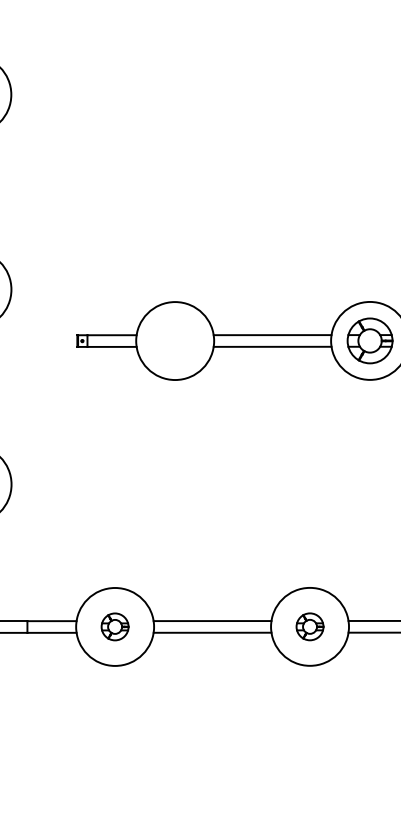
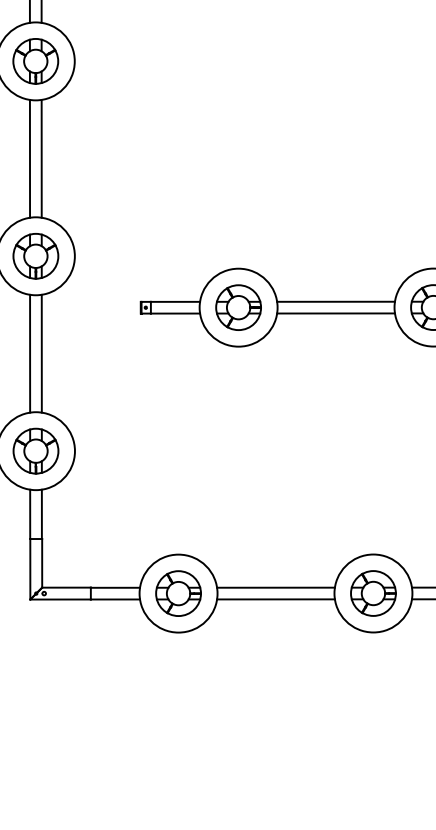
part: (175, 340) -> (238, 307), added
part: (115, 626) -> (178, 593), size x1.67
part: (310, 626) -> (373, 593), size x1.67

